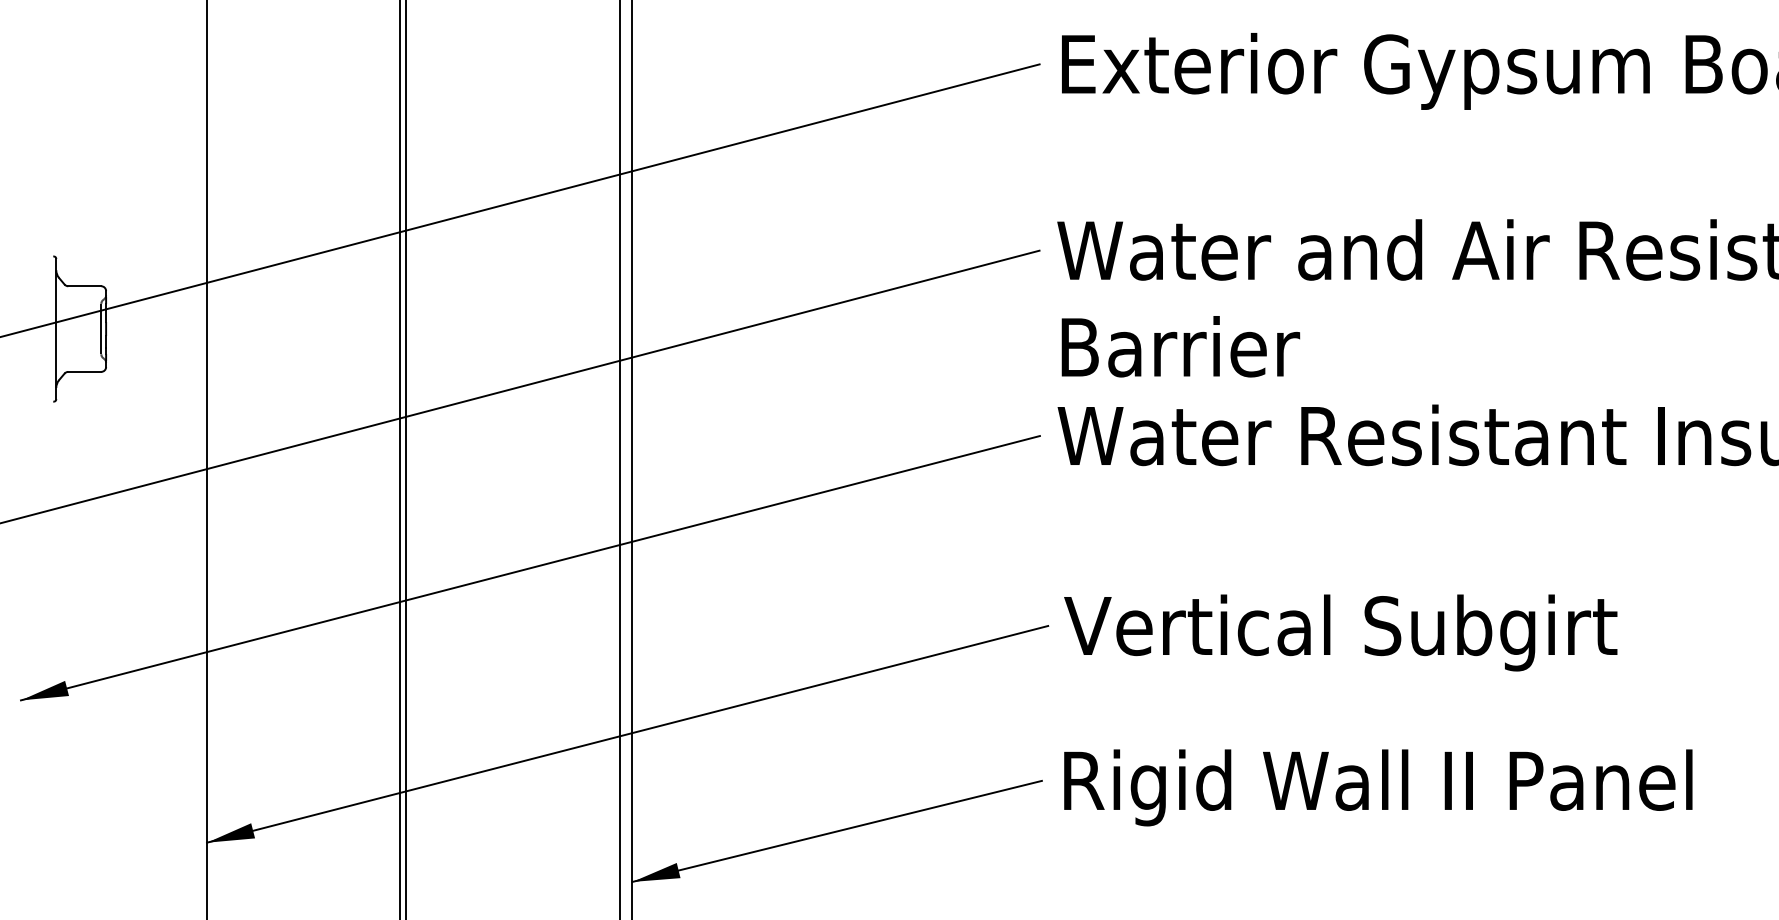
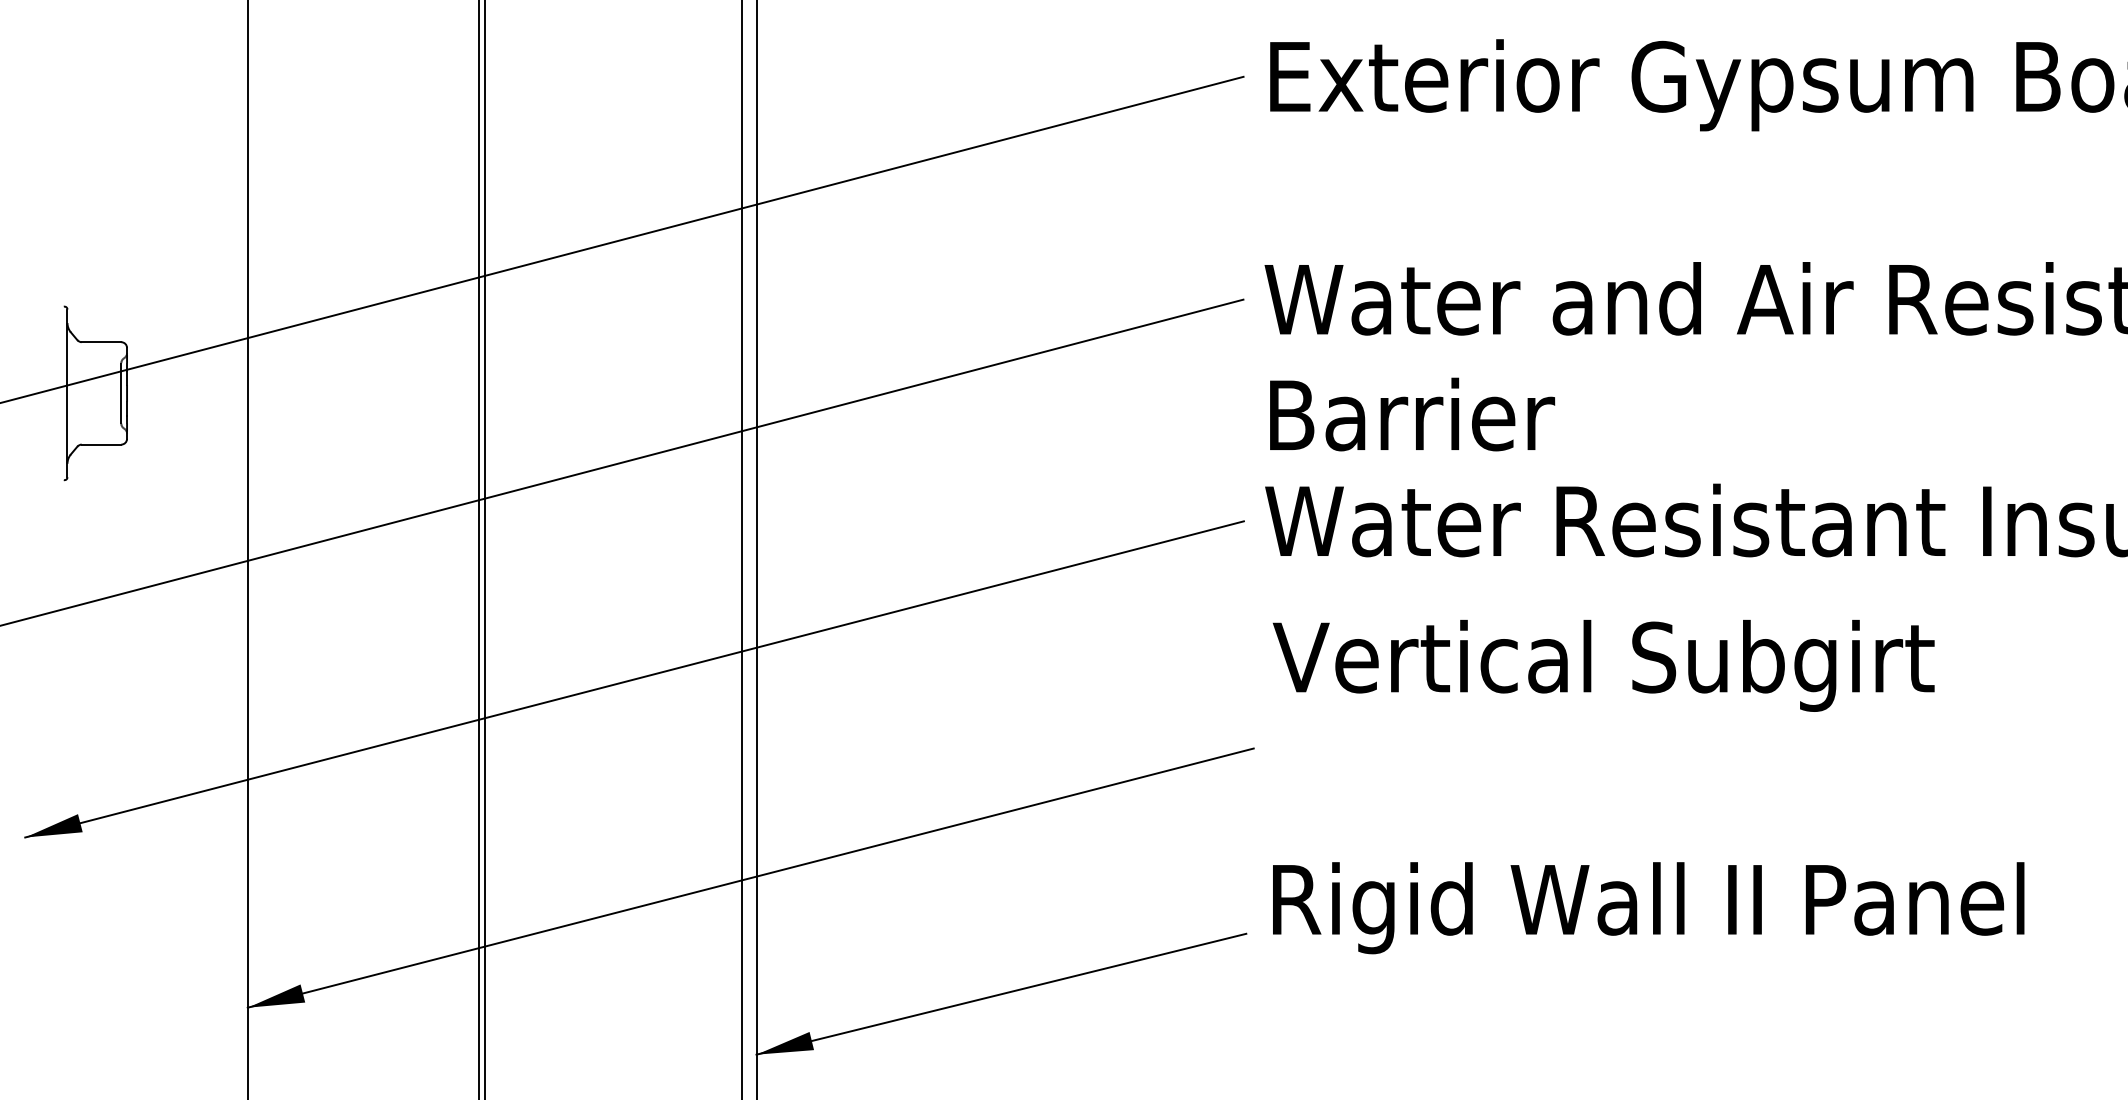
text: (1340, 632) -> (1603, 665), moved
text: (1378, 788) -> (1648, 908), moved

